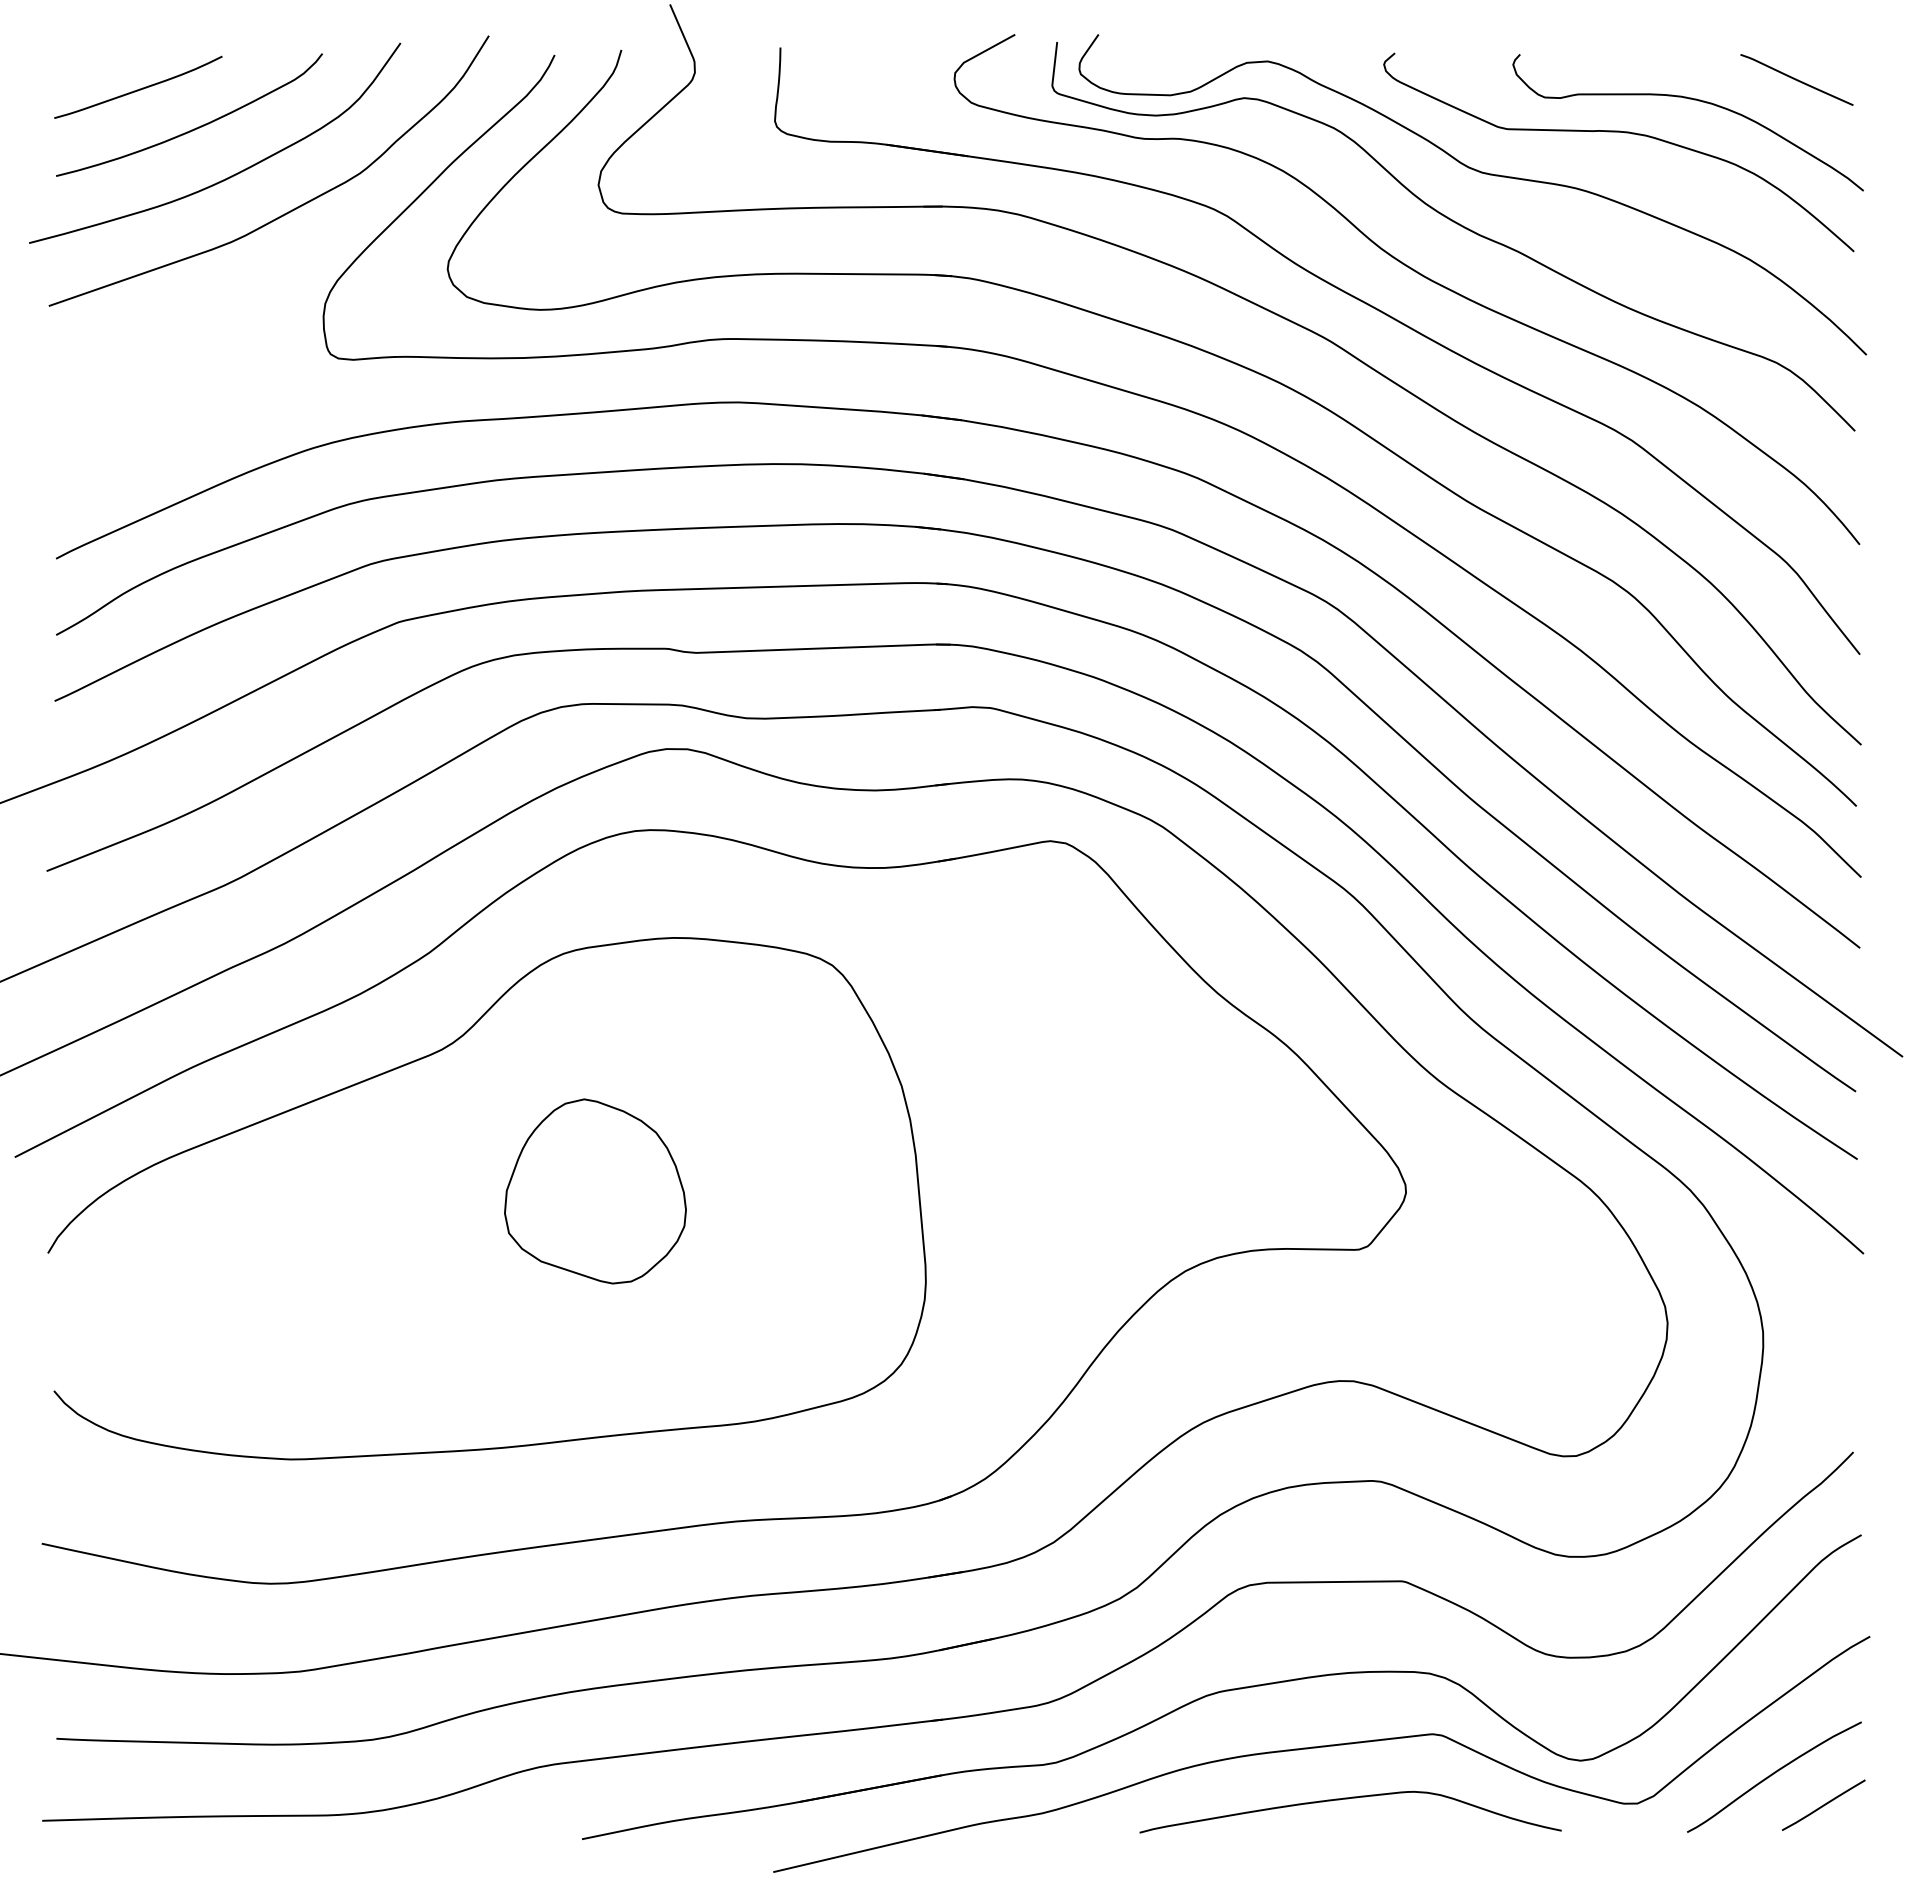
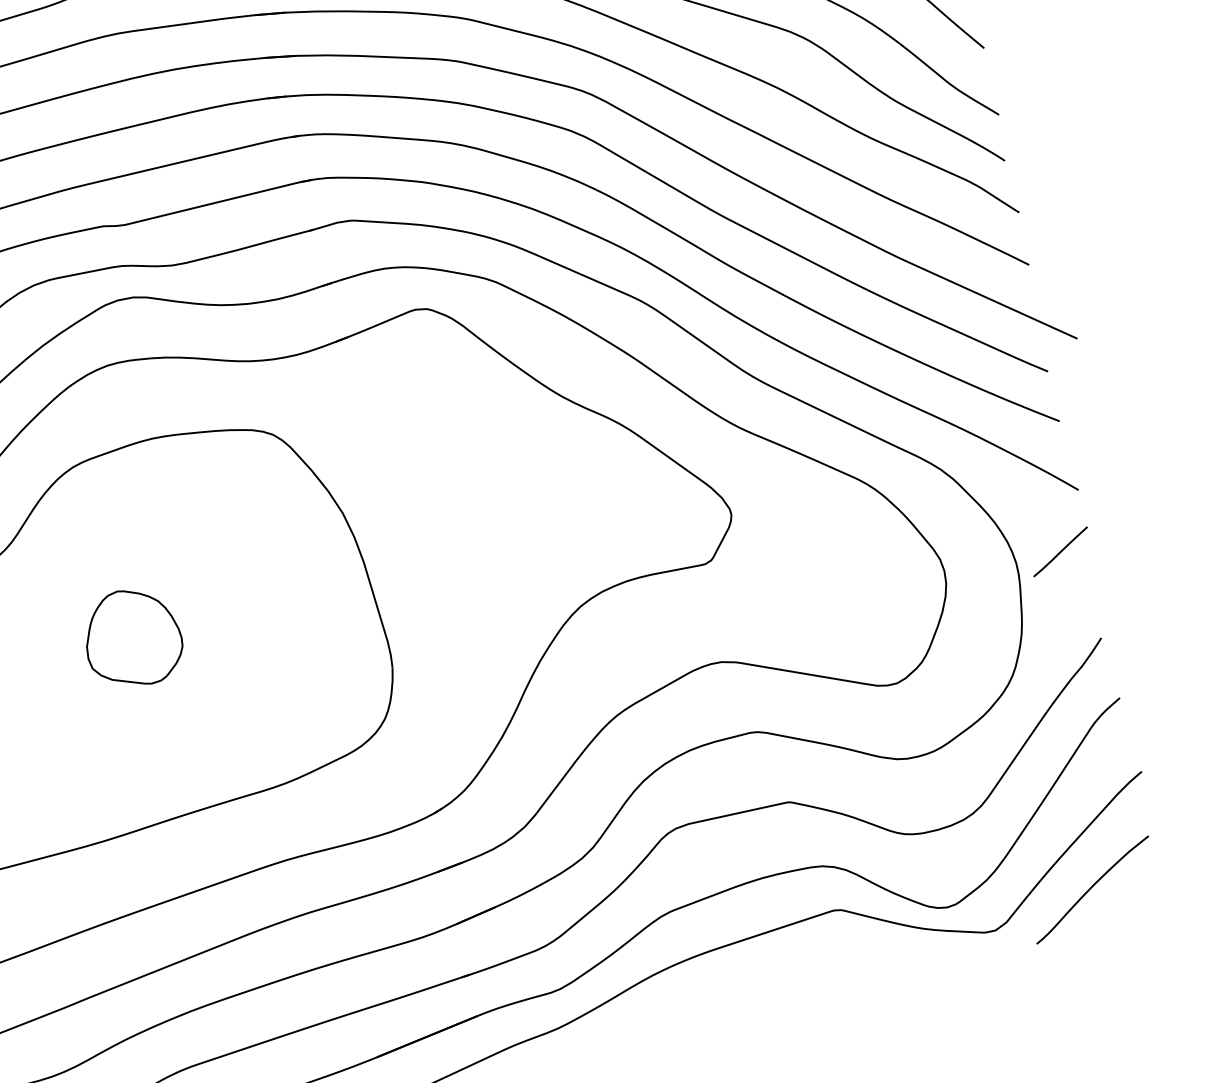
part: (595, 1191) -> (132, 637), size x0.7
curve: (1348, 1799) -> (781, 971), removed
line: (1823, 1804) -> (1060, 551), moved

